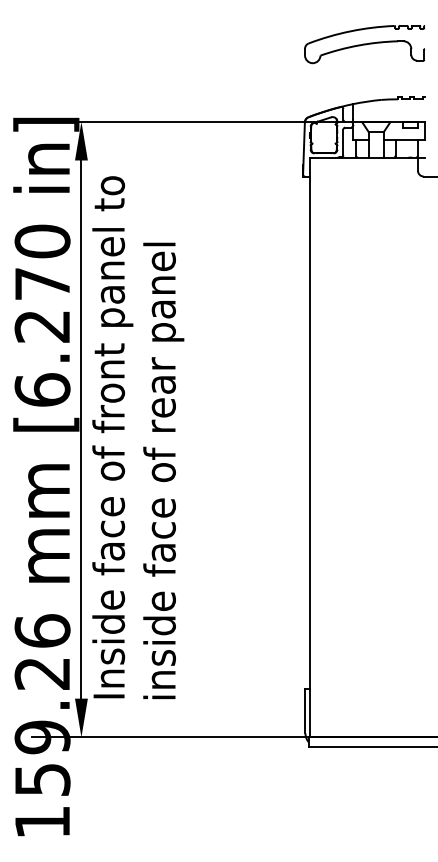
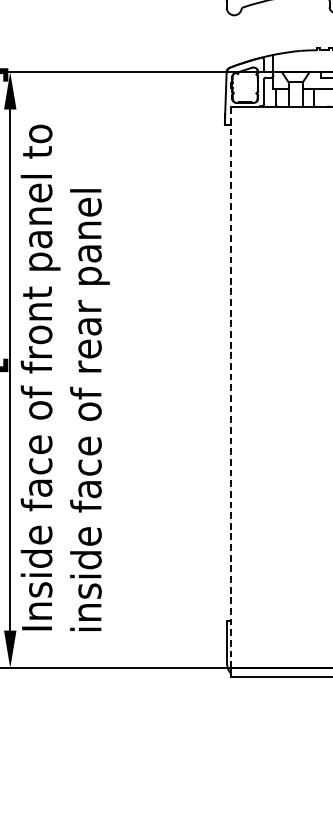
line: (309, 447) -> (231, 387), solid -> dashed

